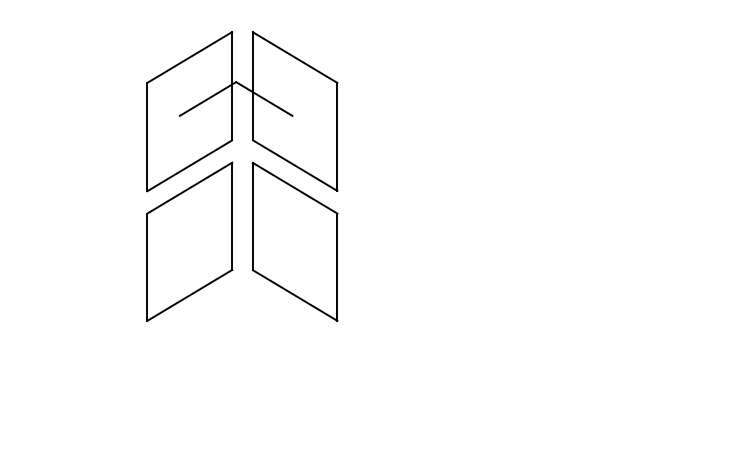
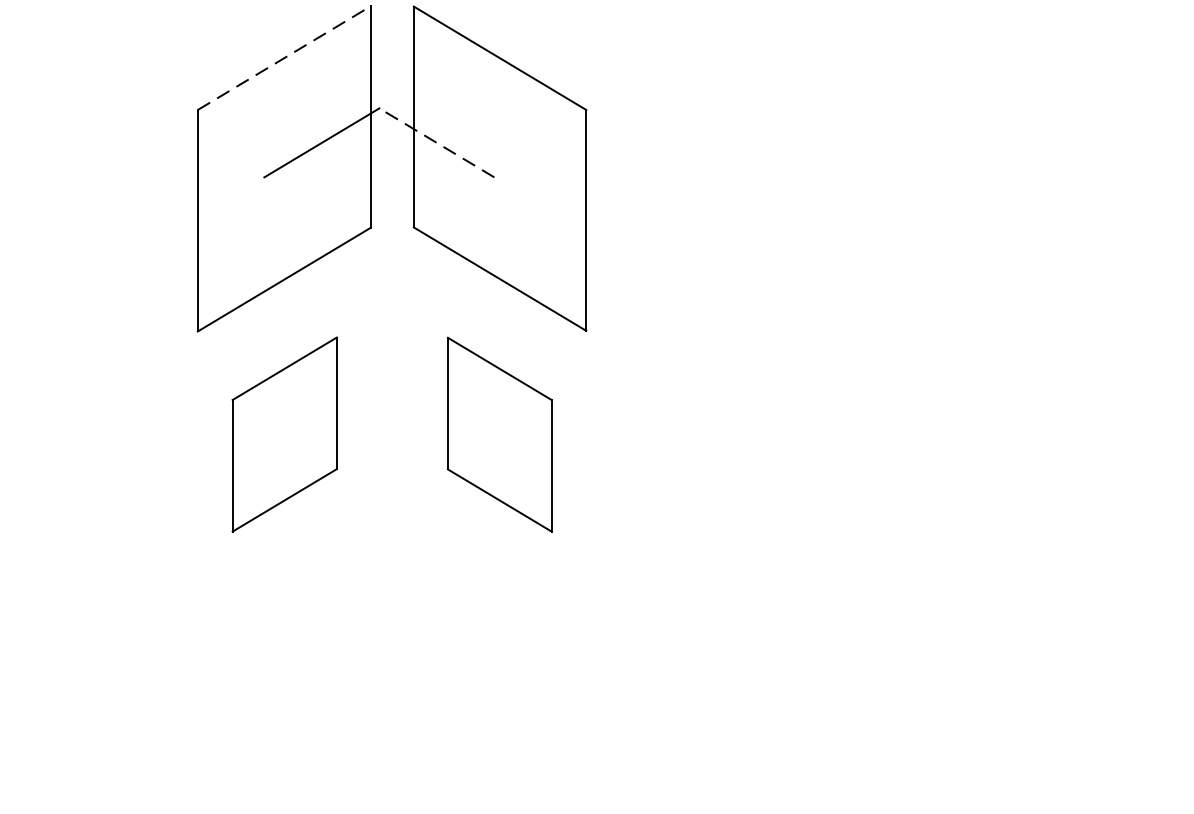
line: (190, 57) -> (285, 58), solid -> dashed
line: (264, 99) -> (437, 143), solid -> dashed
part: (189, 241) -> (283, 434), size x0.6
part: (294, 241) -> (498, 434), size x0.6

